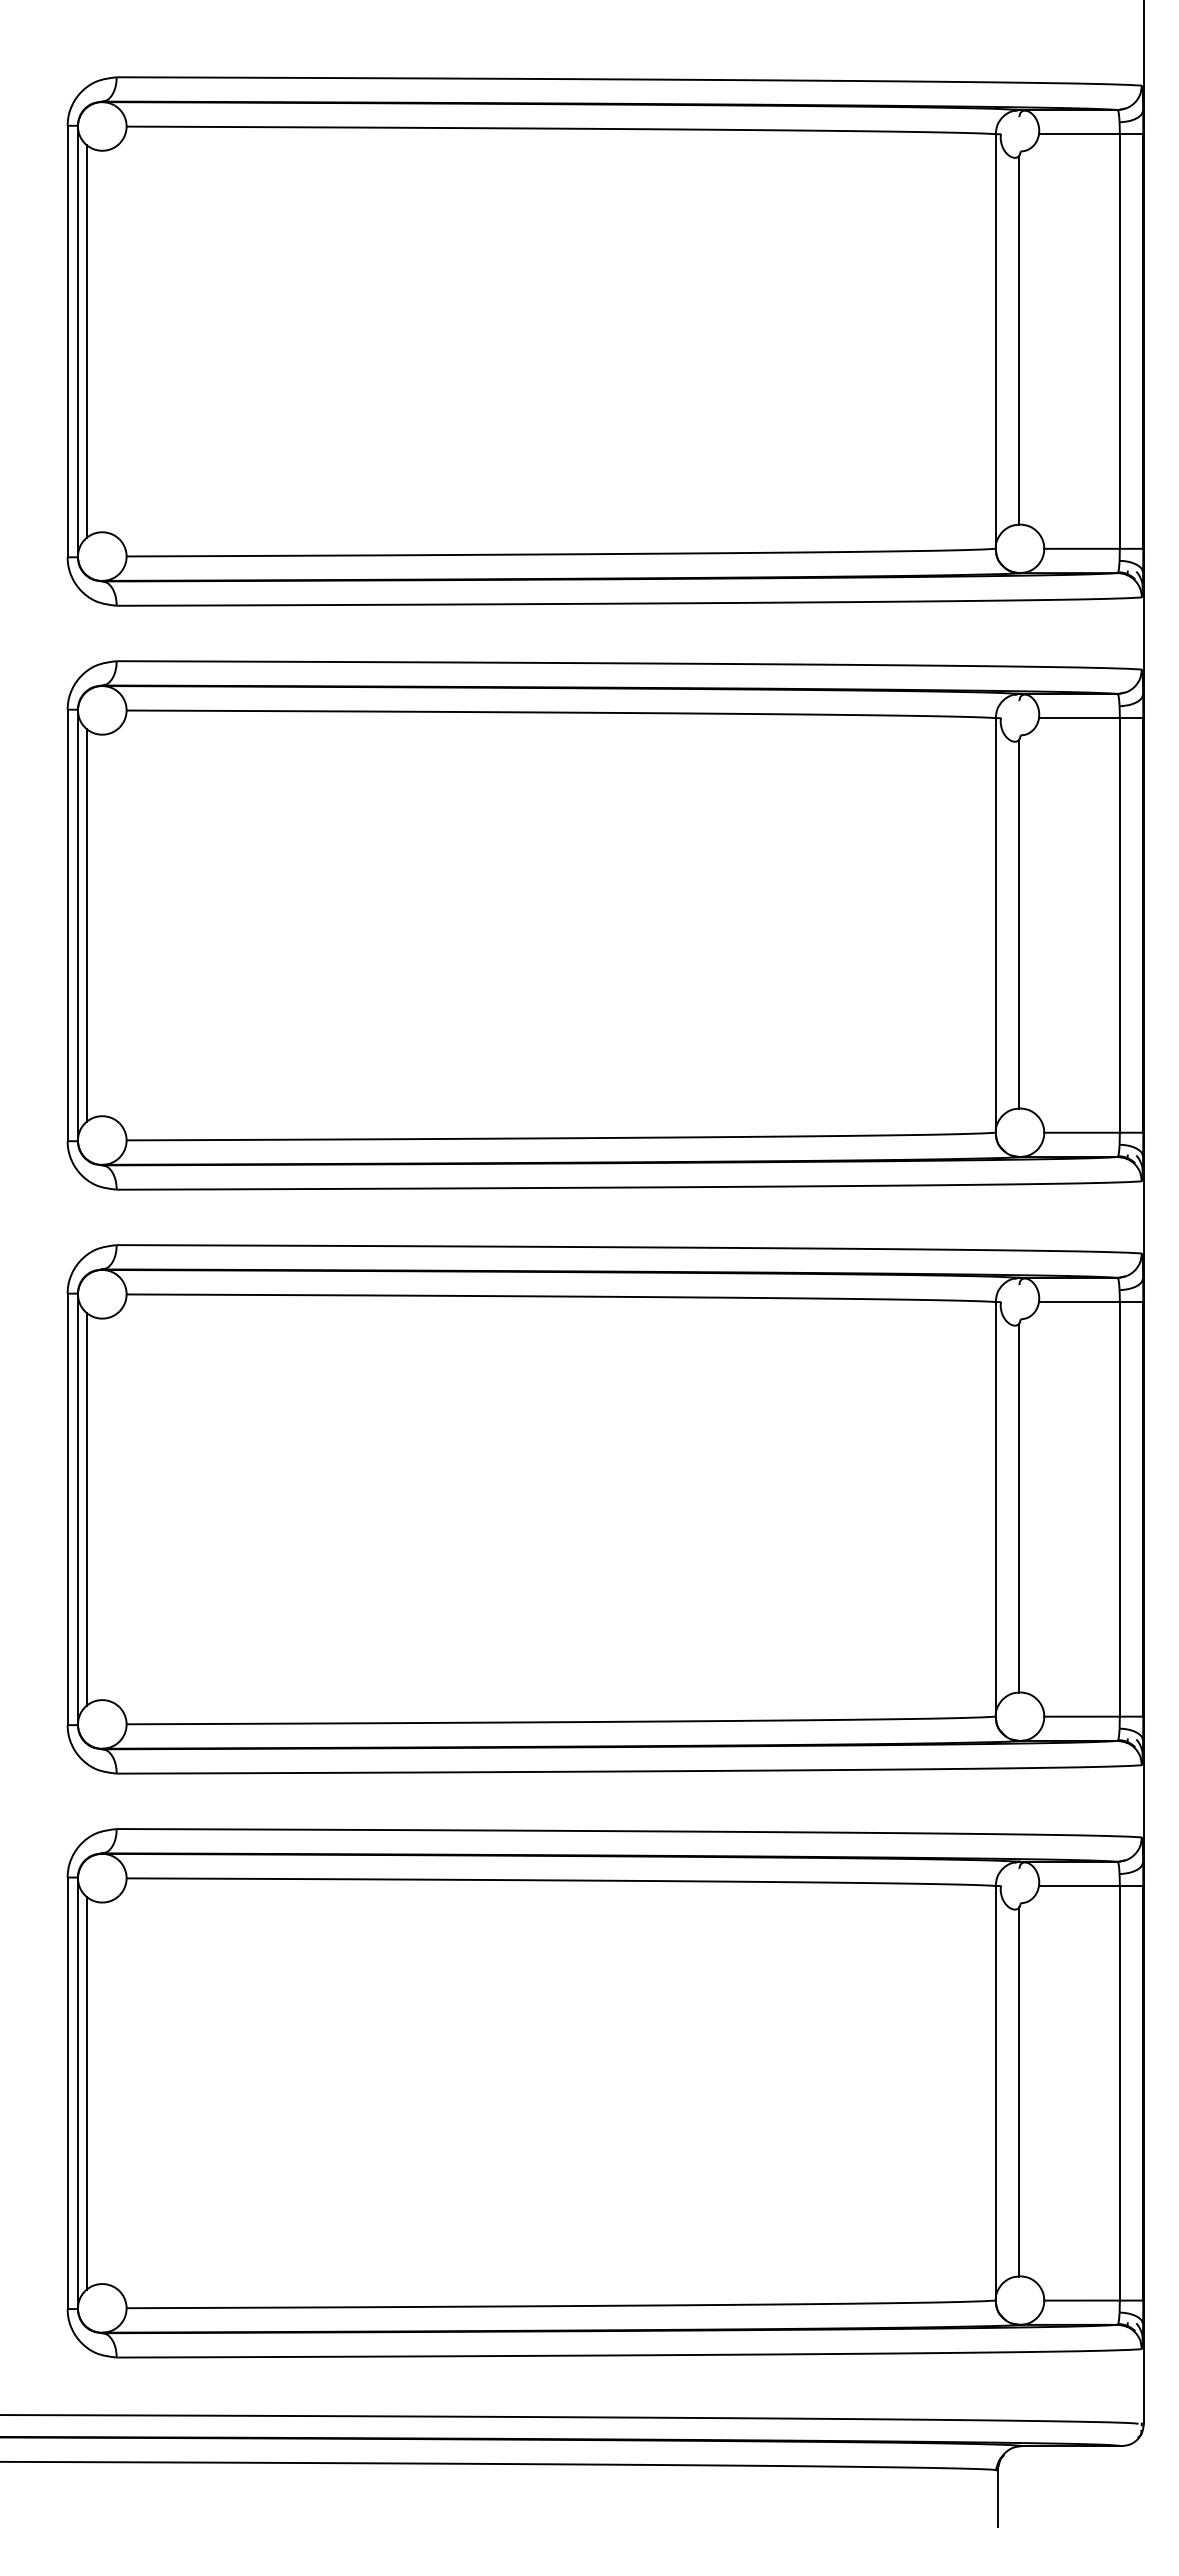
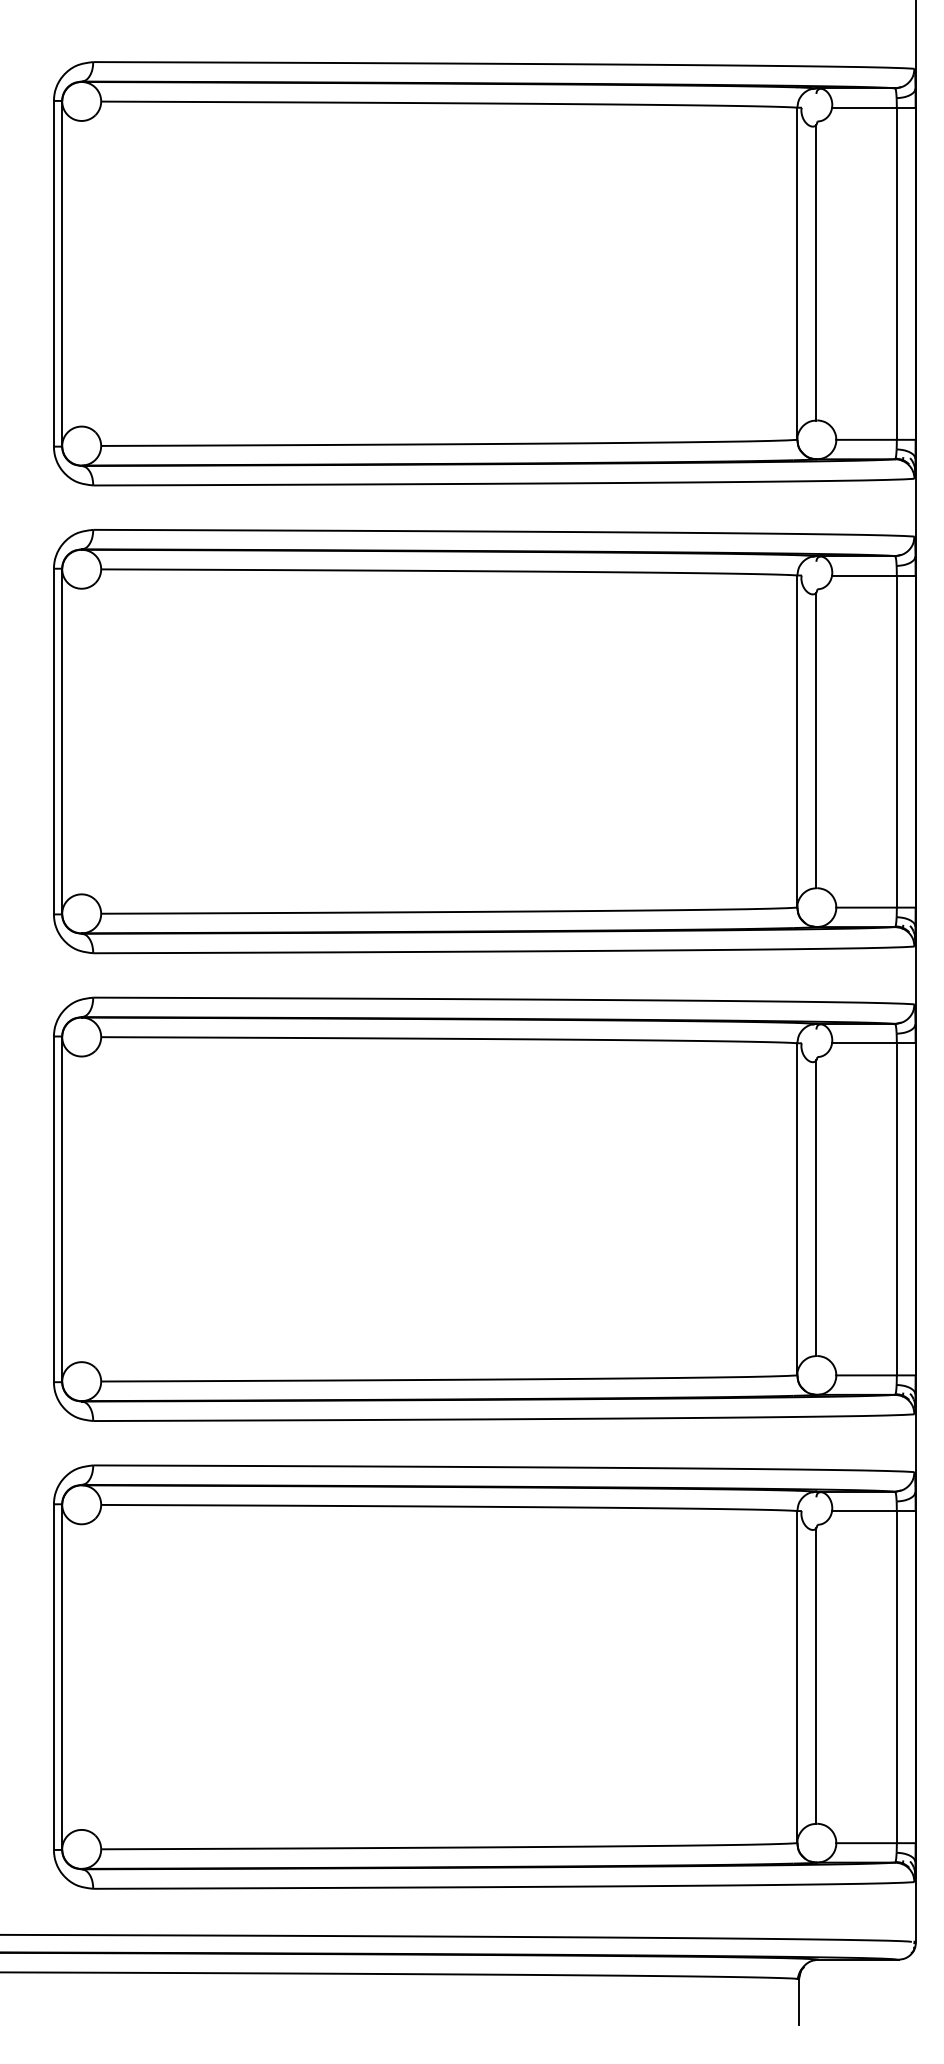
line: (87, 341) -> (69, 273), removed
line: (87, 925) -> (69, 741), removed
line: (87, 1509) -> (69, 1209), removed
line: (87, 2092) -> (69, 1676), removed

